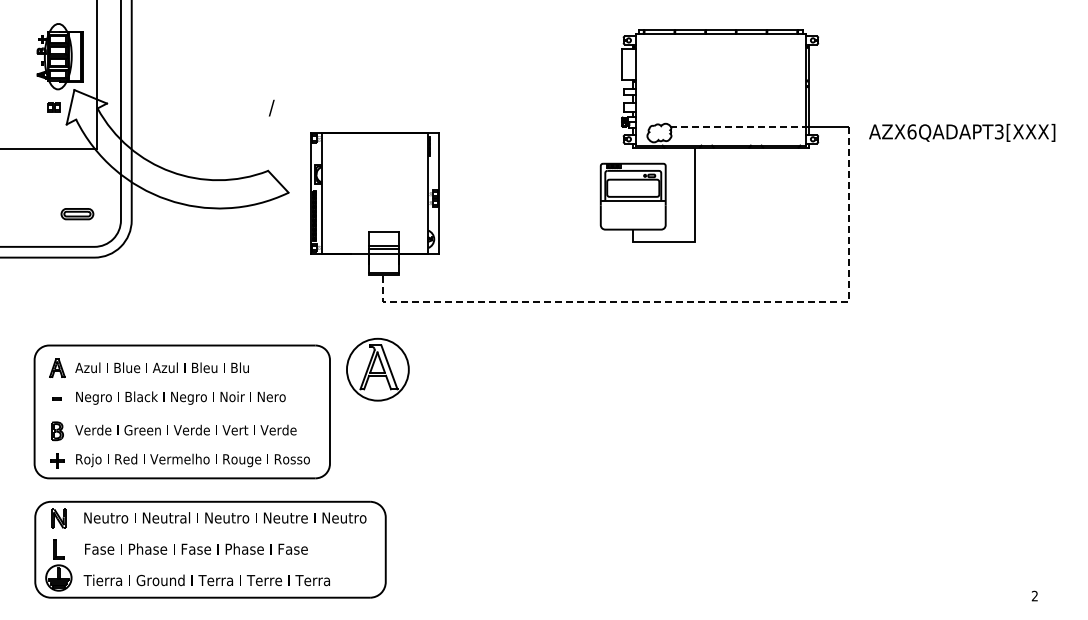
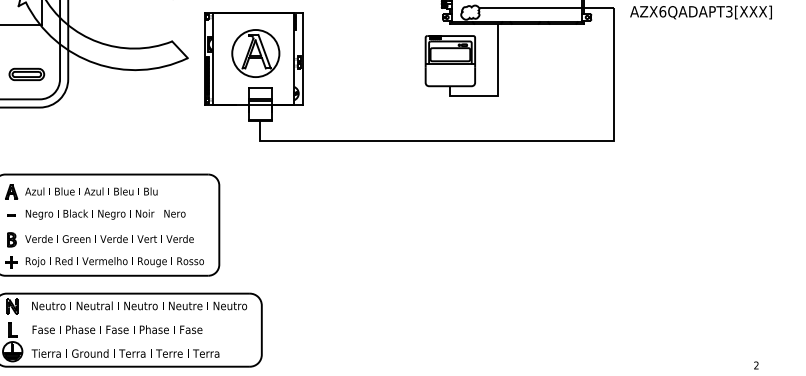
line: (739, 126) -> (531, 7), dashed -> solid
part: (77, 213) -> (26, 73), size x1.43
line: (689, 302) -> (493, 141), dashed -> solid
part: (377, 369) -> (255, 53), moved

